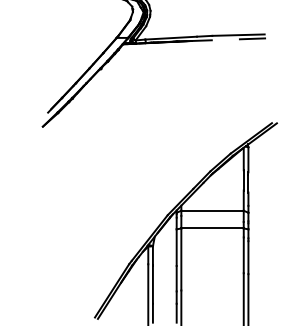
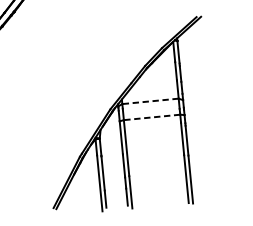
line: (212, 210) -> (150, 101), solid -> dashed
line: (212, 228) -> (152, 117), solid -> dashed

